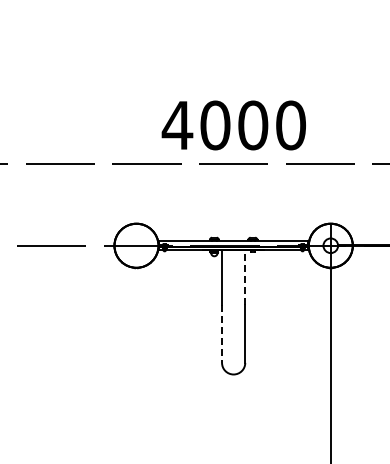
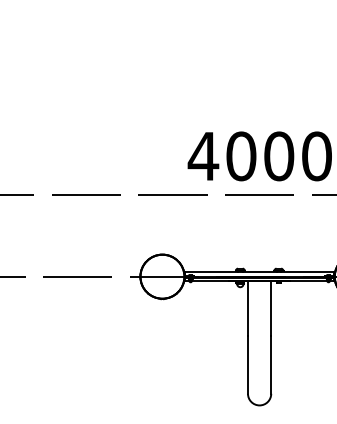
line: (245, 277) -> (271, 308), dashed -> solid
line: (222, 334) -> (248, 365), dashed -> solid

